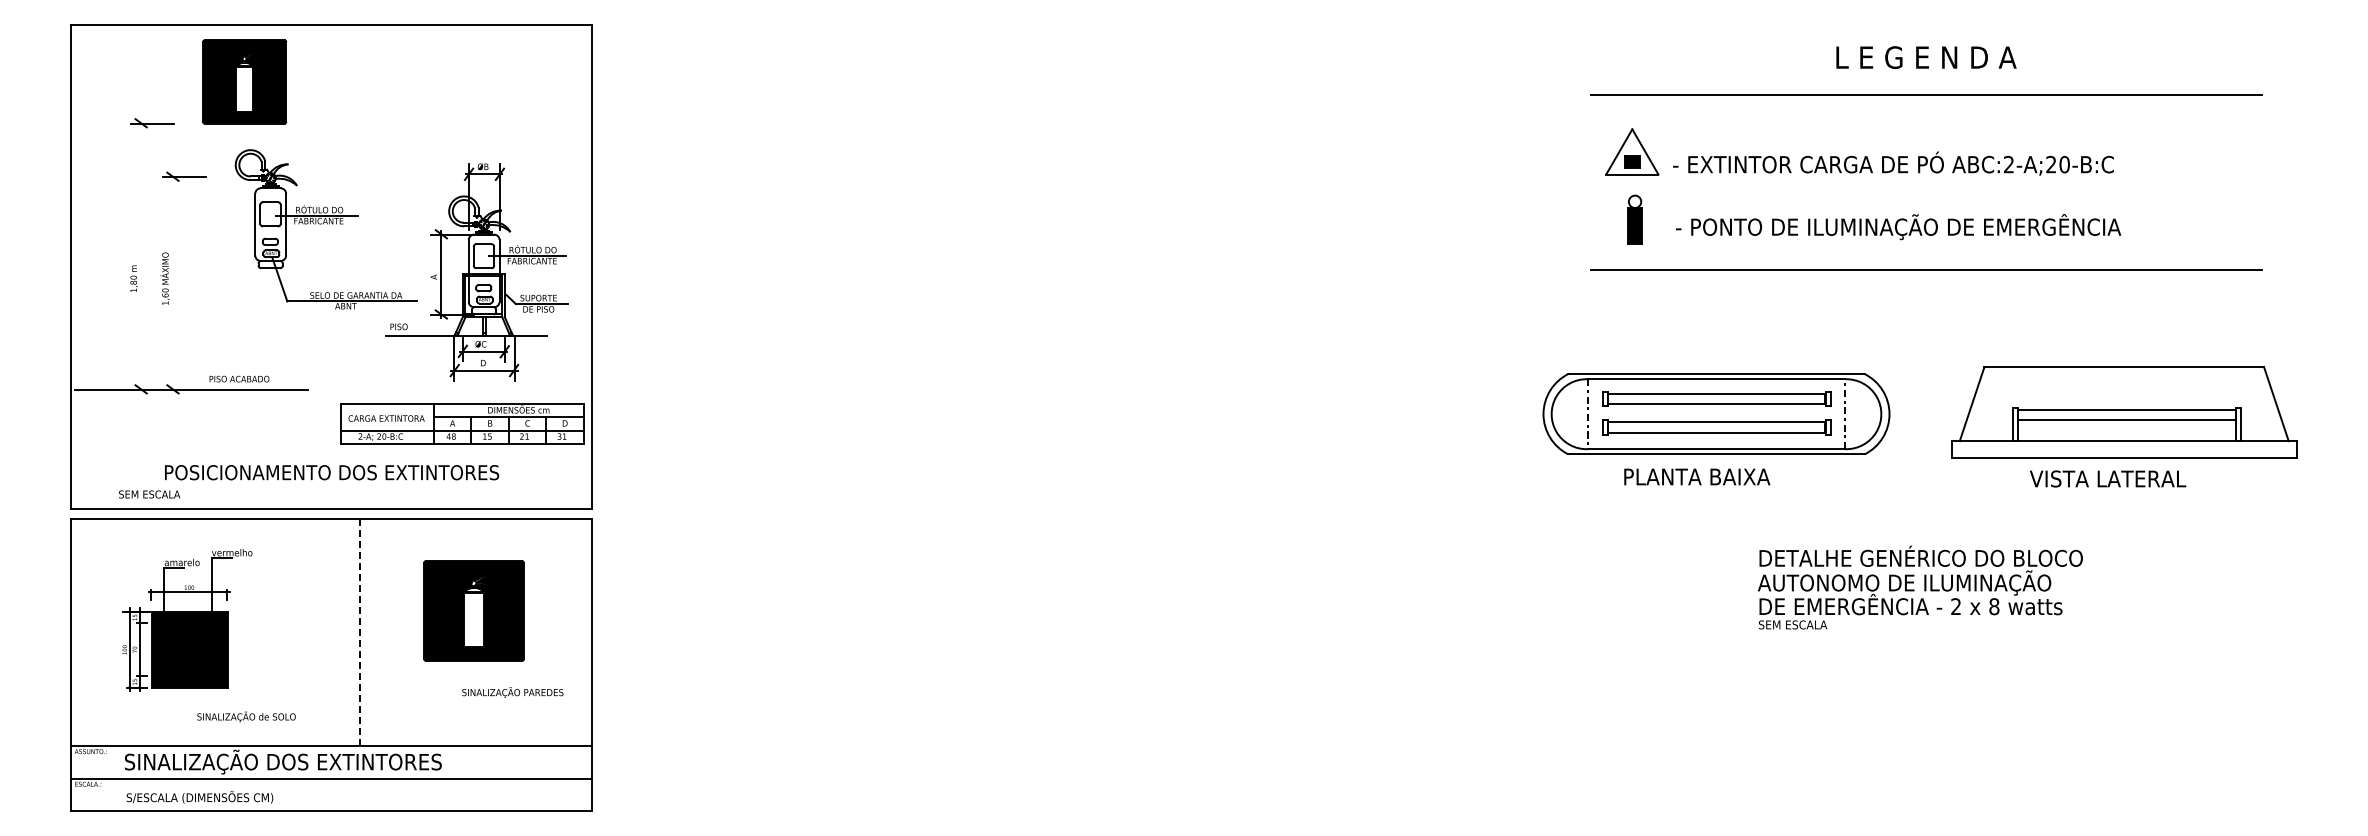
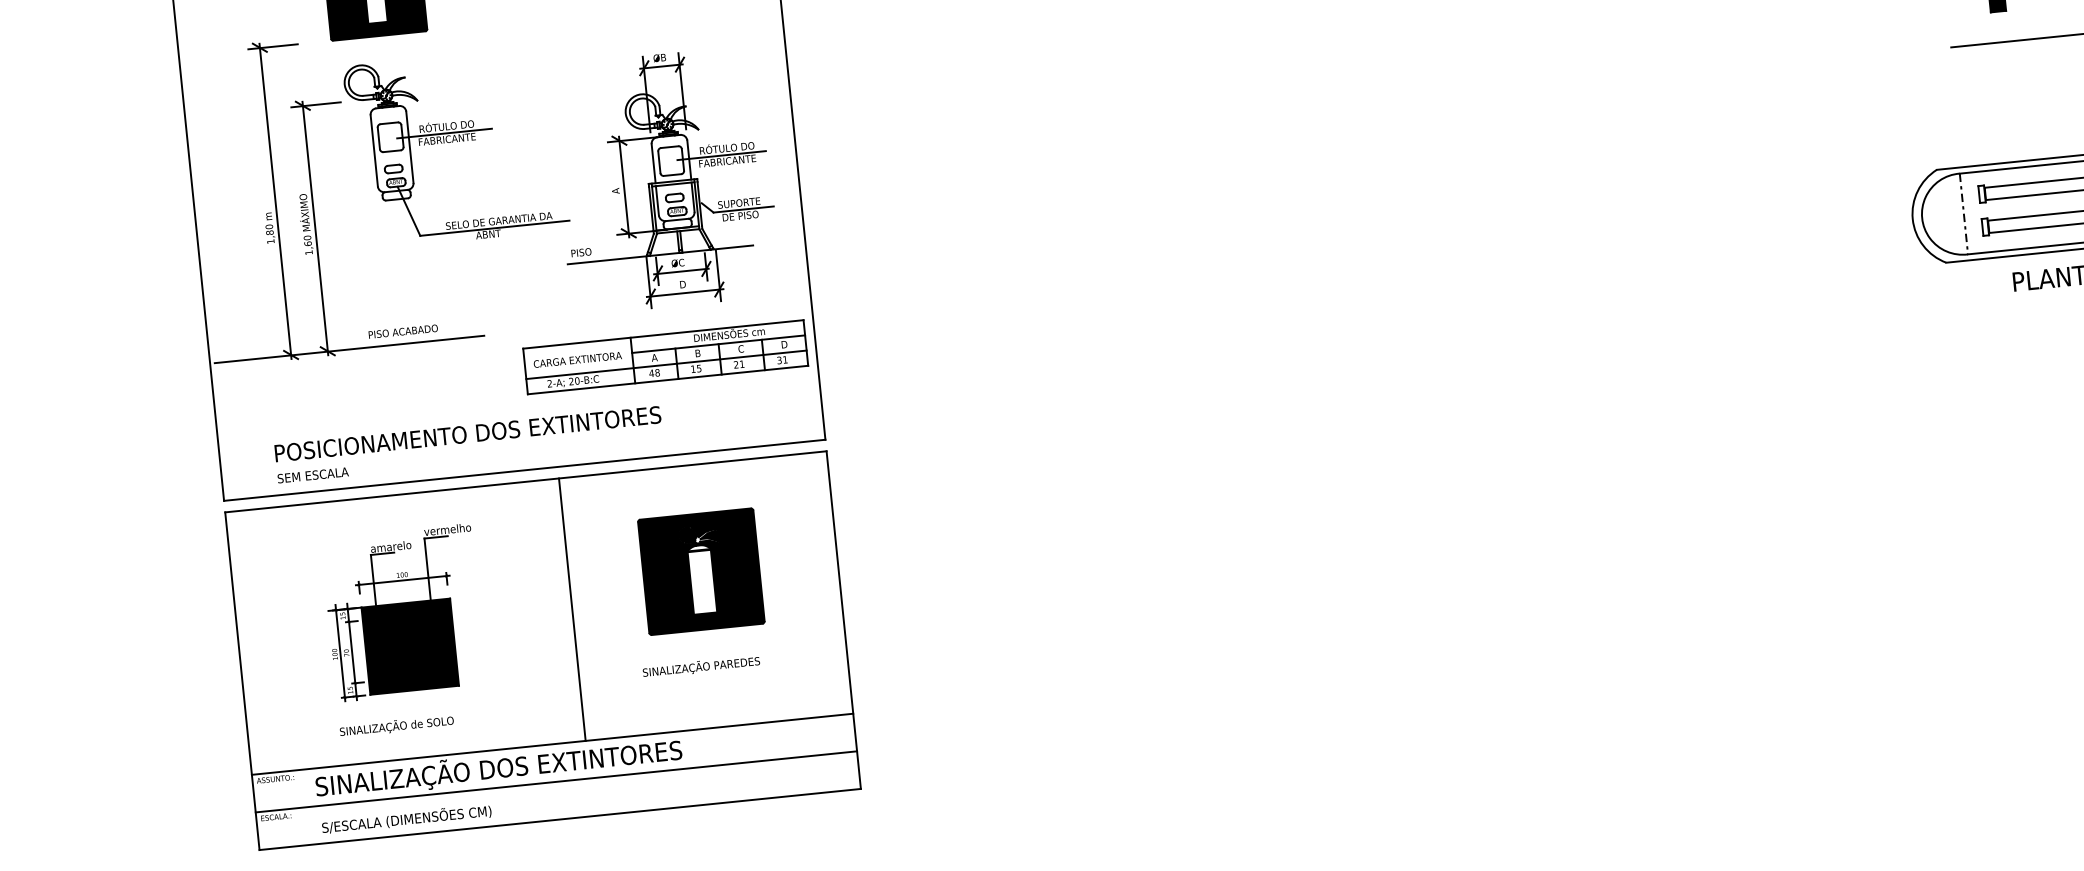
part: (325, 229) -> (455, 148), moved
line: (141, 255) -> (275, 200), added
line: (173, 282) -> (315, 227), added
text: (332, 472) -> (468, 433), moved
part: (187, 620) -> (403, 613), moved
line: (360, 632) -> (572, 609), dashed -> solid
text: (512, 692) -> (700, 666), moved
text: (246, 716) -> (396, 725), moved

